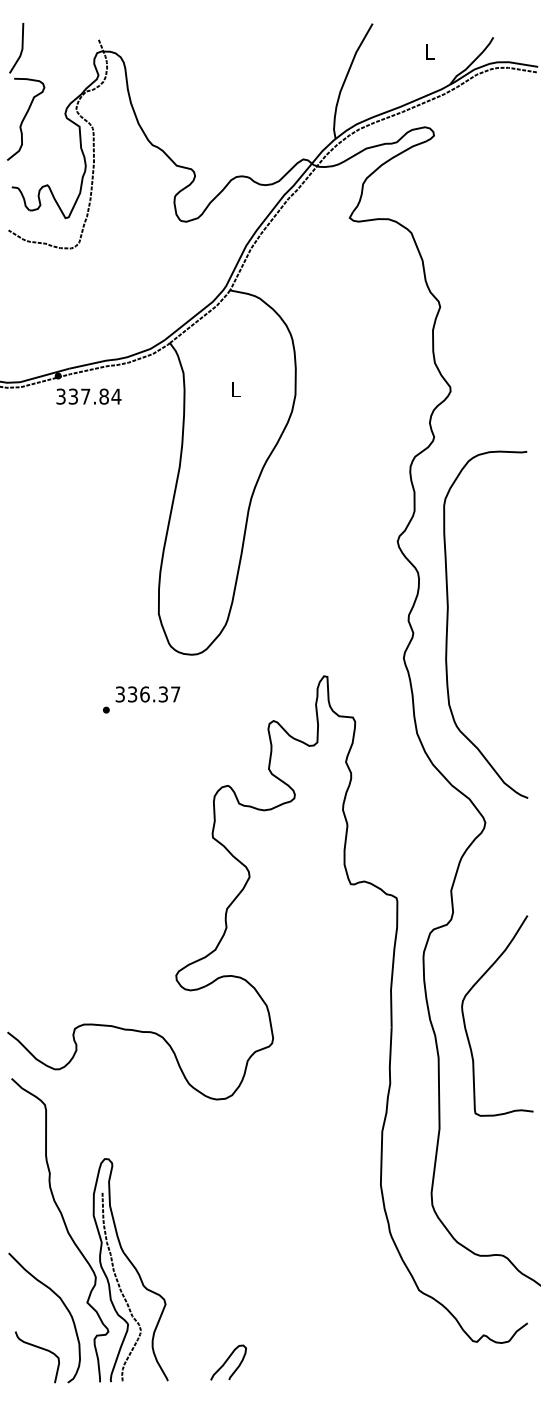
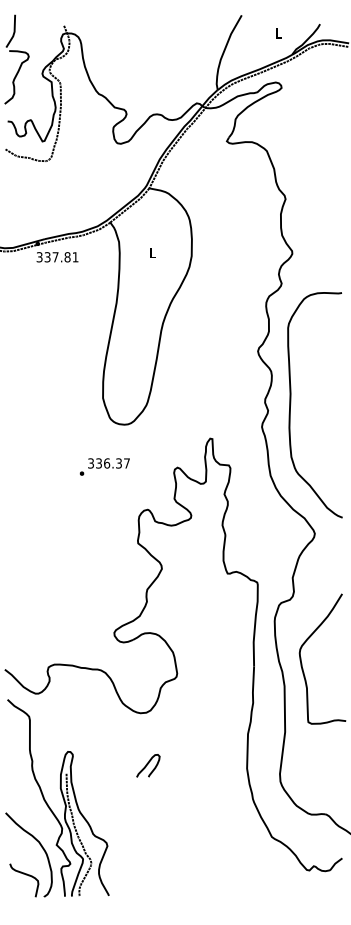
text: (116, 396) -> (75, 257), 337.84 -> 337.81
text: (141, 699) -> (104, 466), moved
curve: (228, 1360) -> (148, 764), moved

